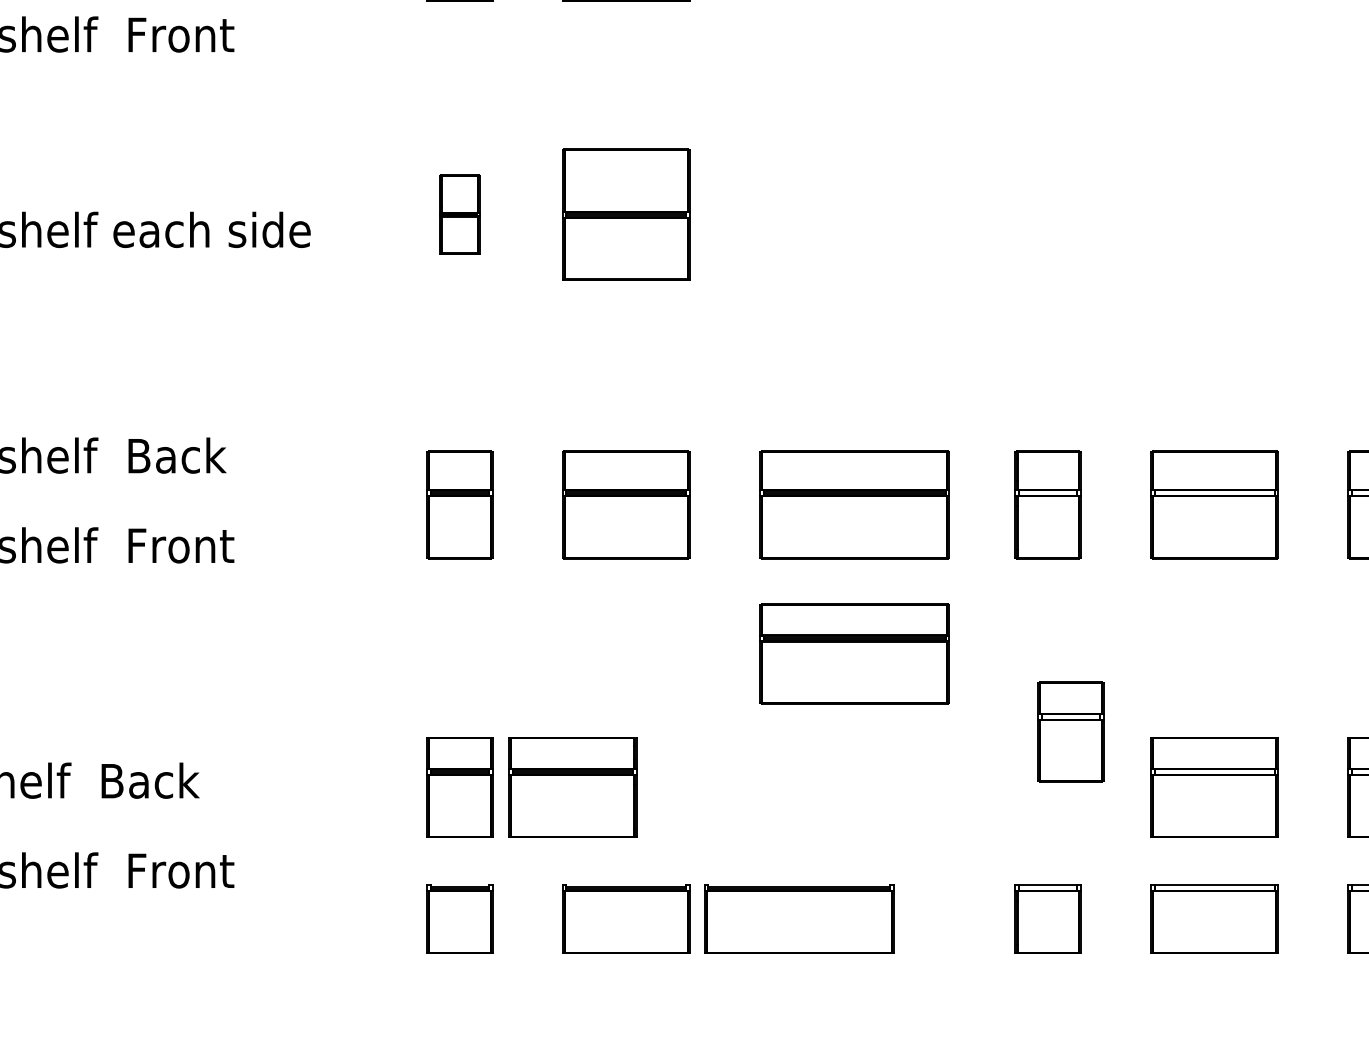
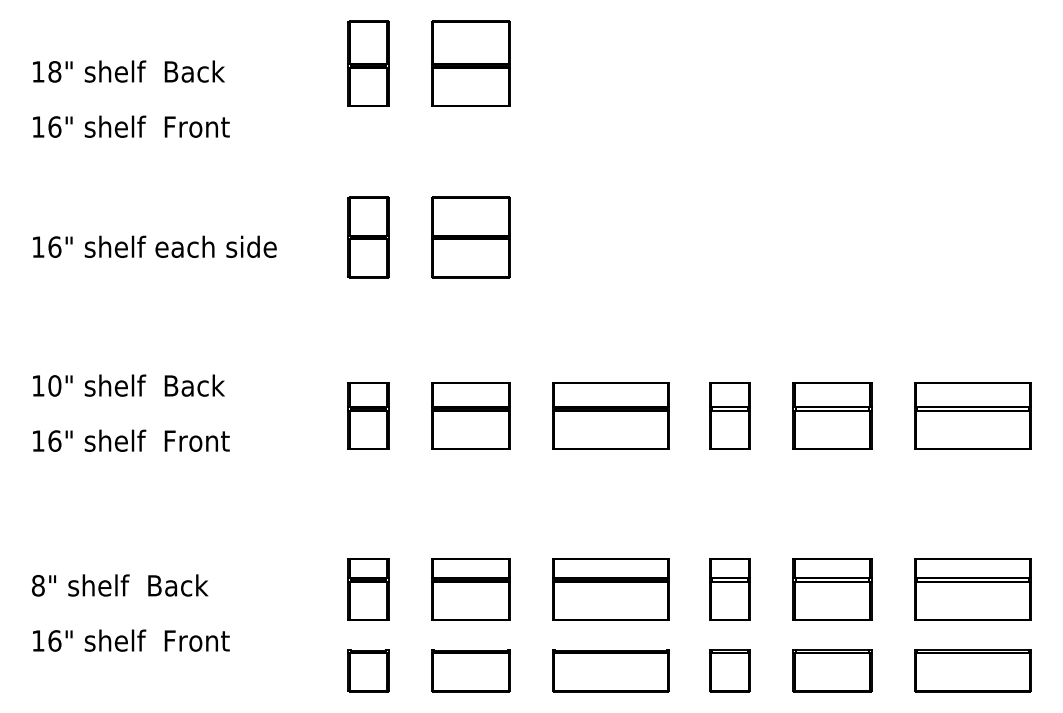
part: (459, 214) -> (368, 237), size x1.67
part: (853, 653) -> (610, 589), moved
part: (1069, 731) -> (729, 589), moved
part: (572, 787) -> (470, 589), moved
part: (798, 918) -> (610, 670), moved

